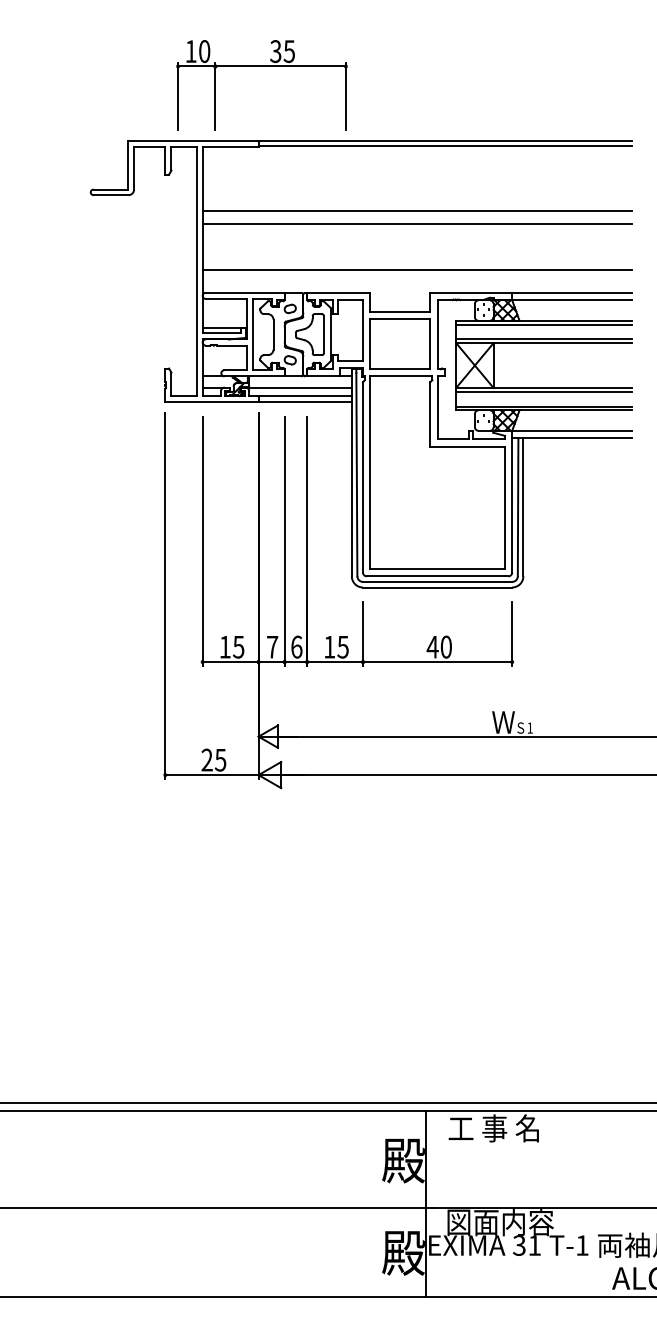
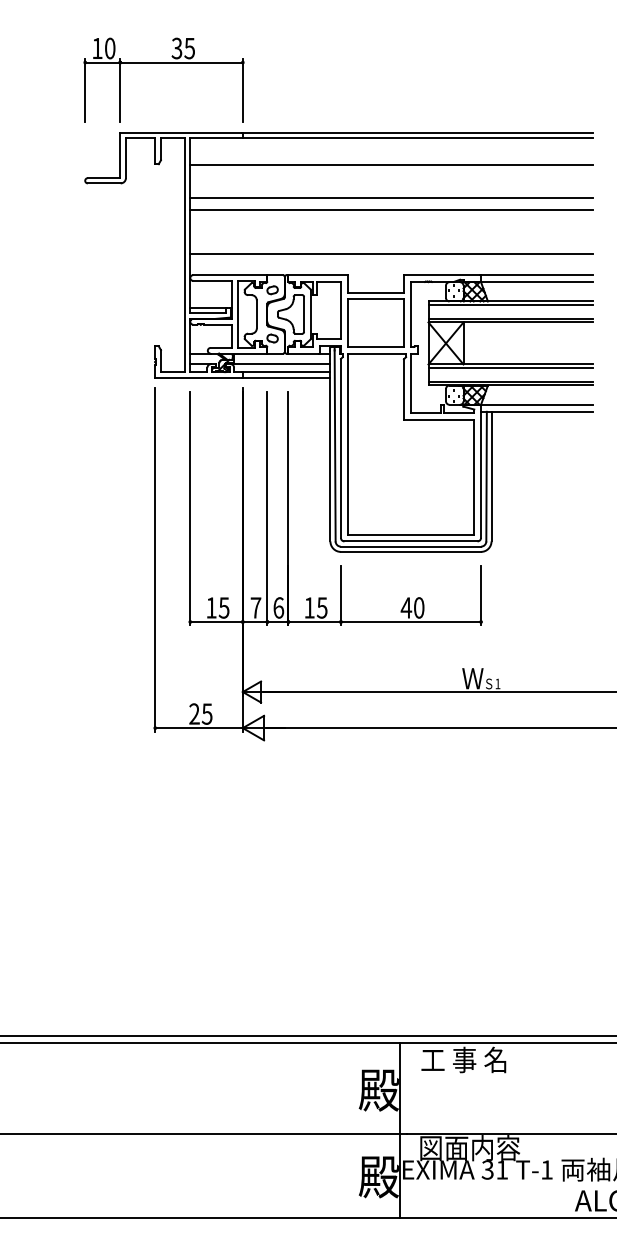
part: (261, 67) -> (163, 63), moved
line: (416, 176) -> (391, 165), added

